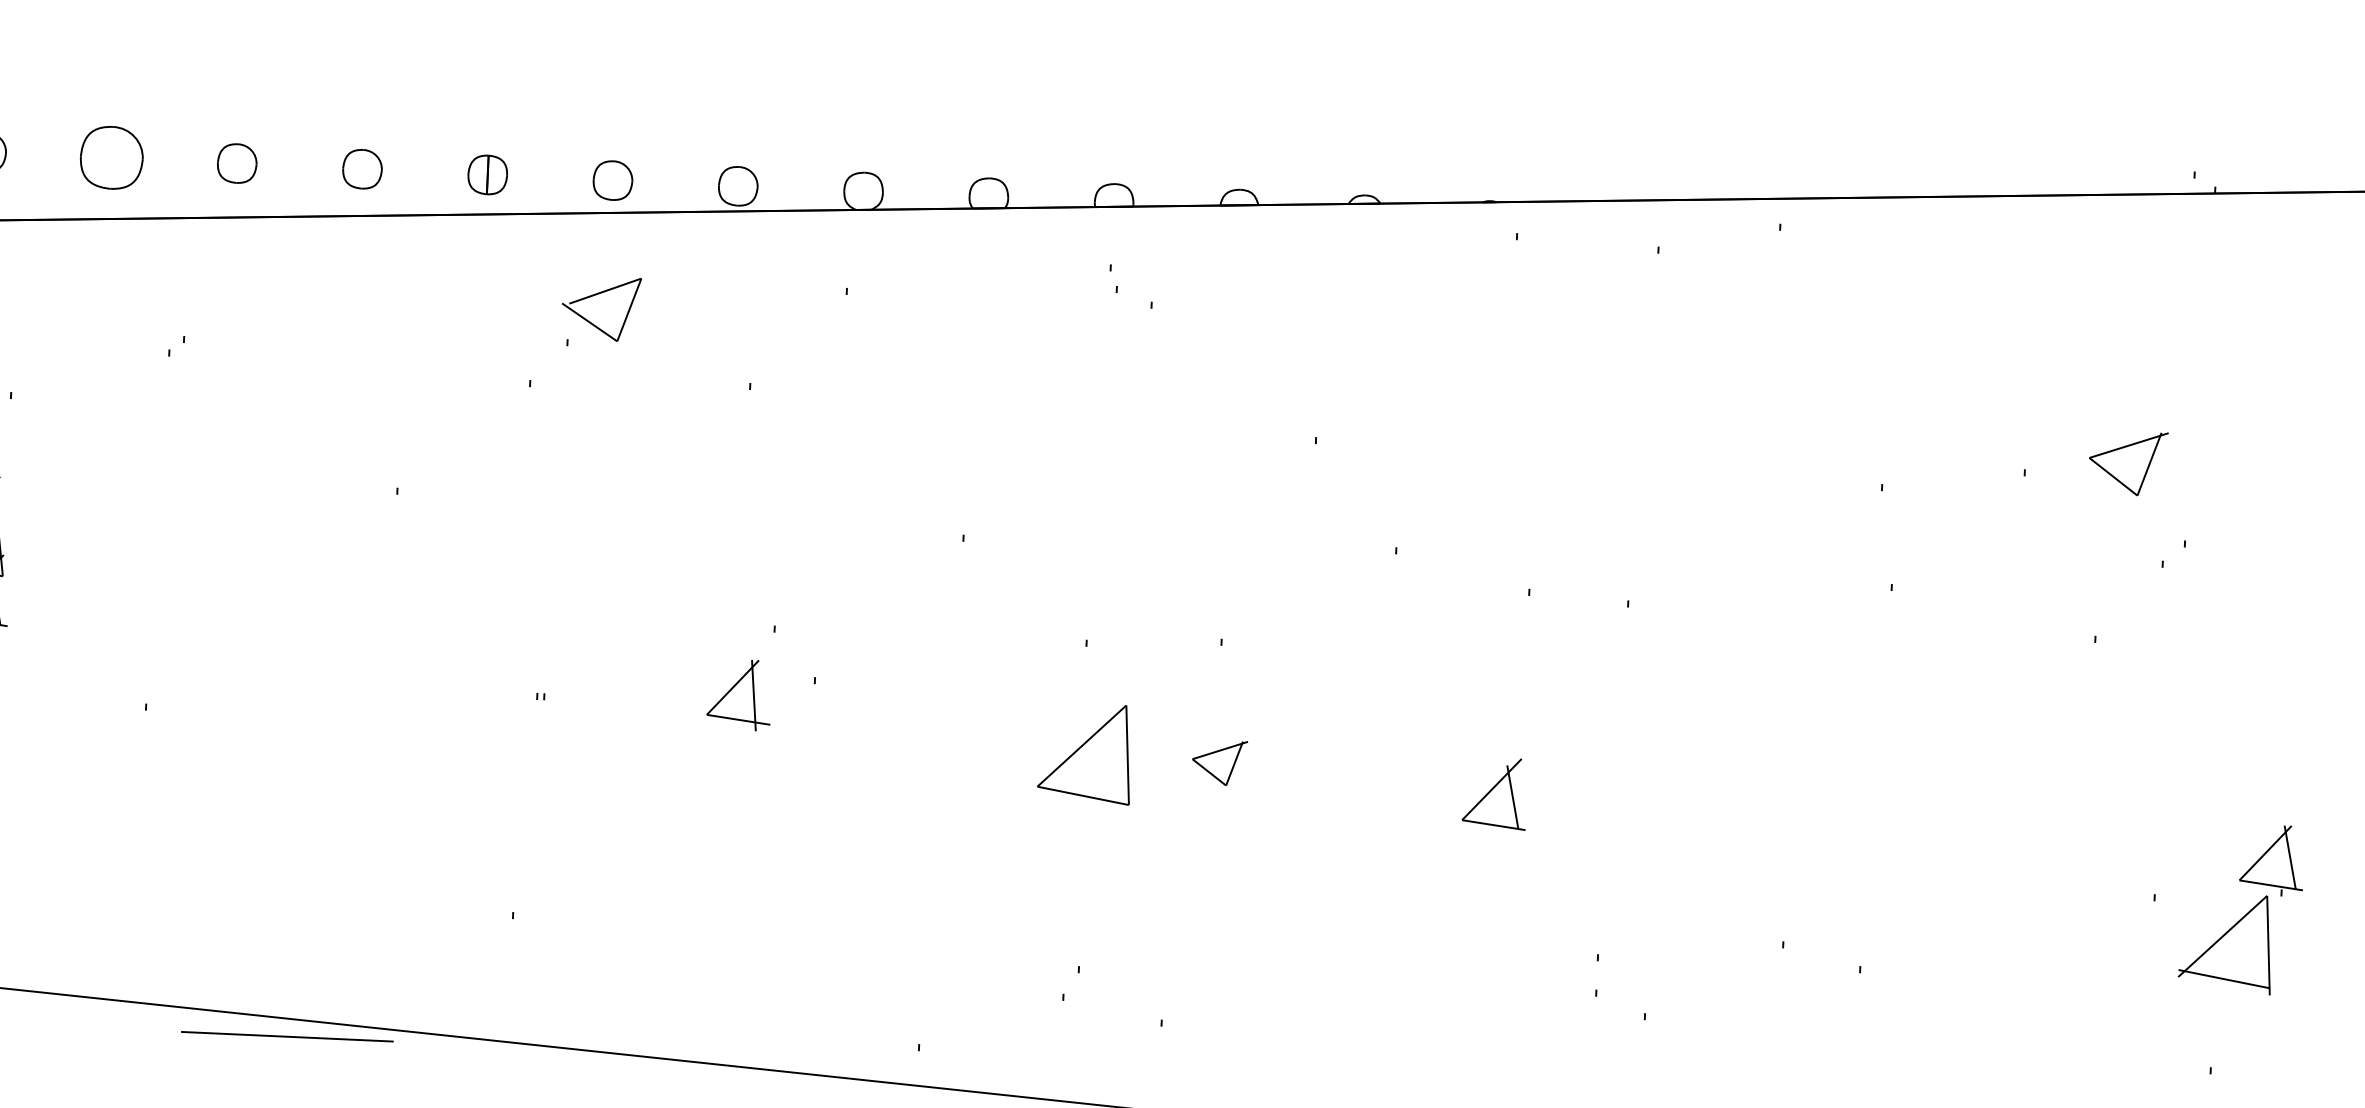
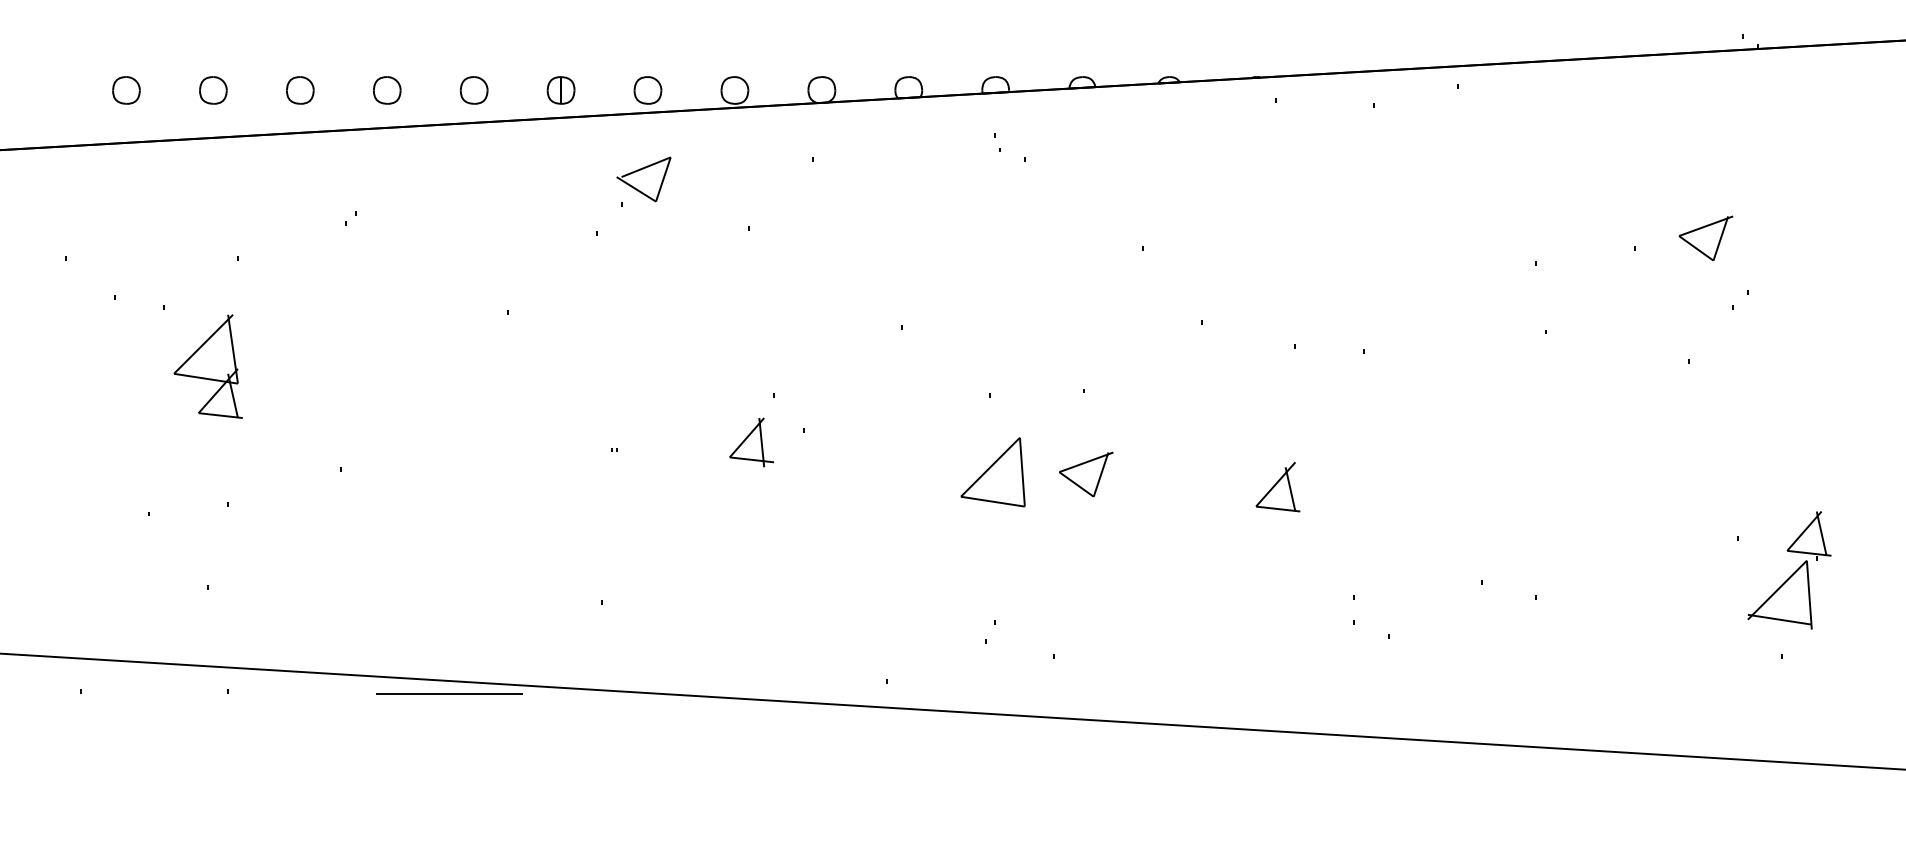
part: (112, 157) -> (300, 90), size x0.62
part: (1219, 762) -> (1086, 474), size x1.43
part: (2241, 908) -> (1789, 570), moved

